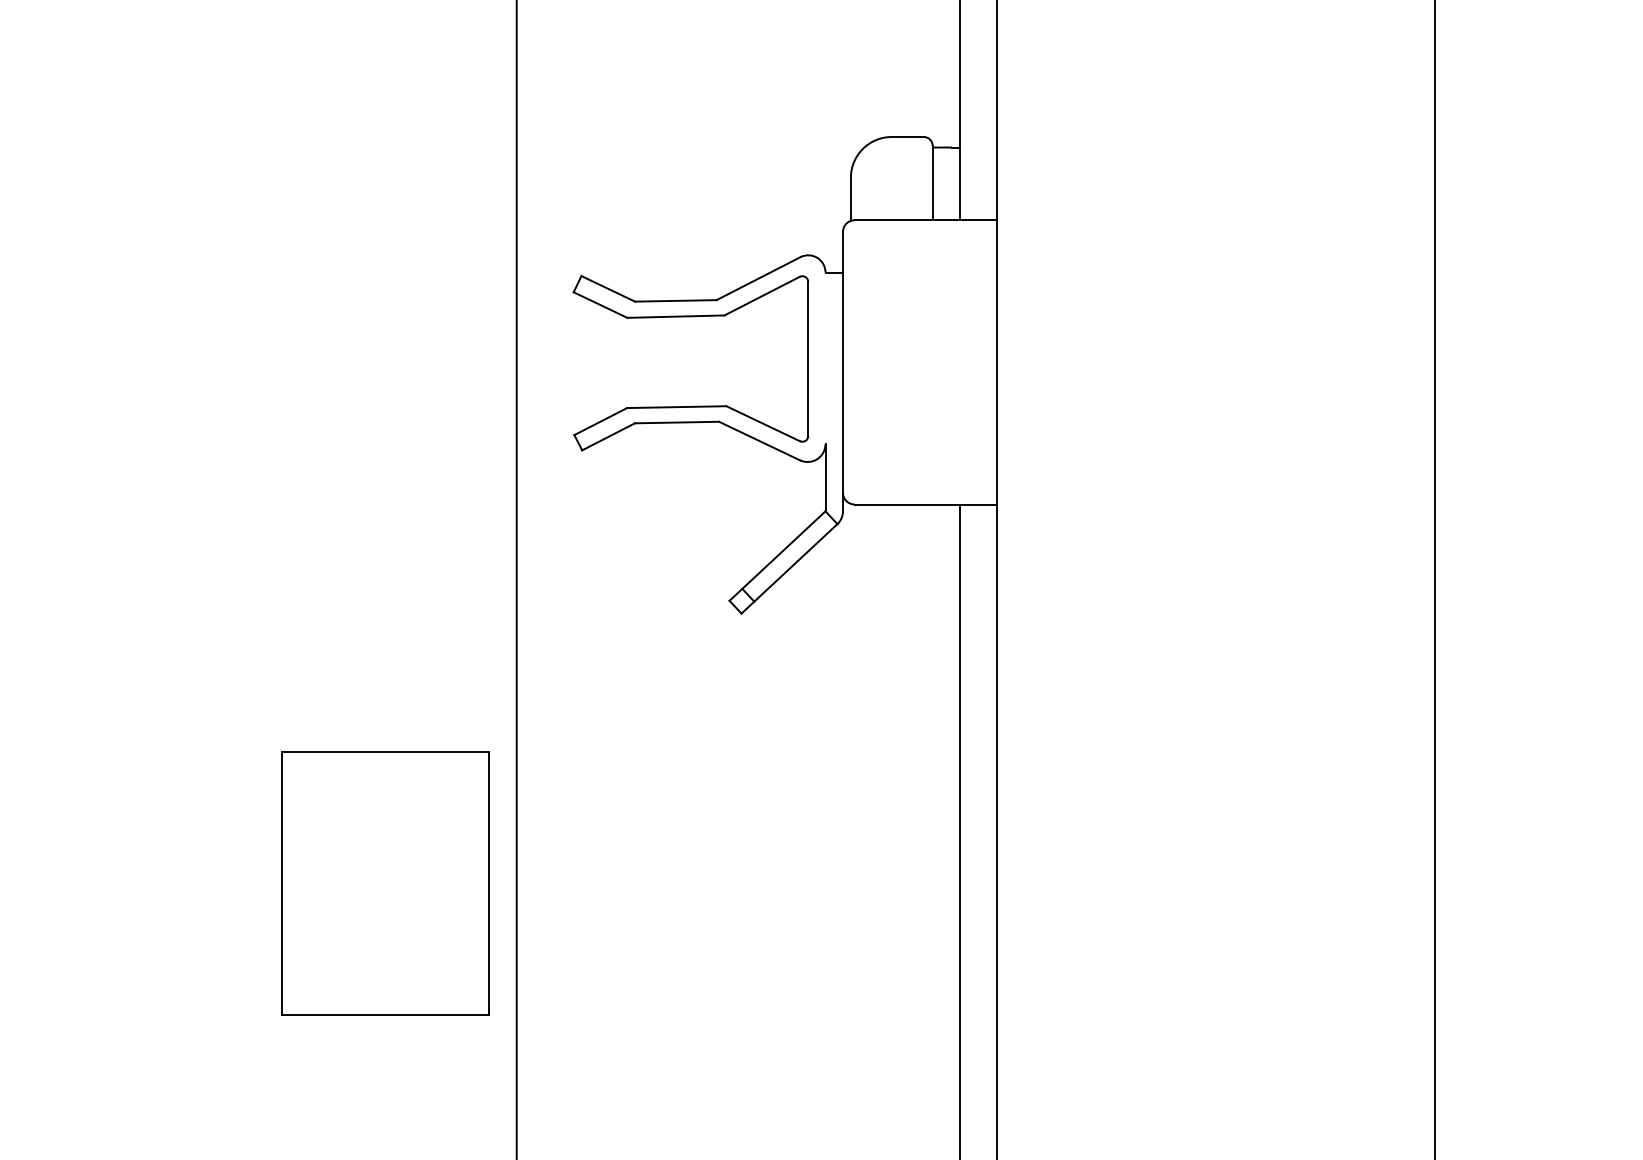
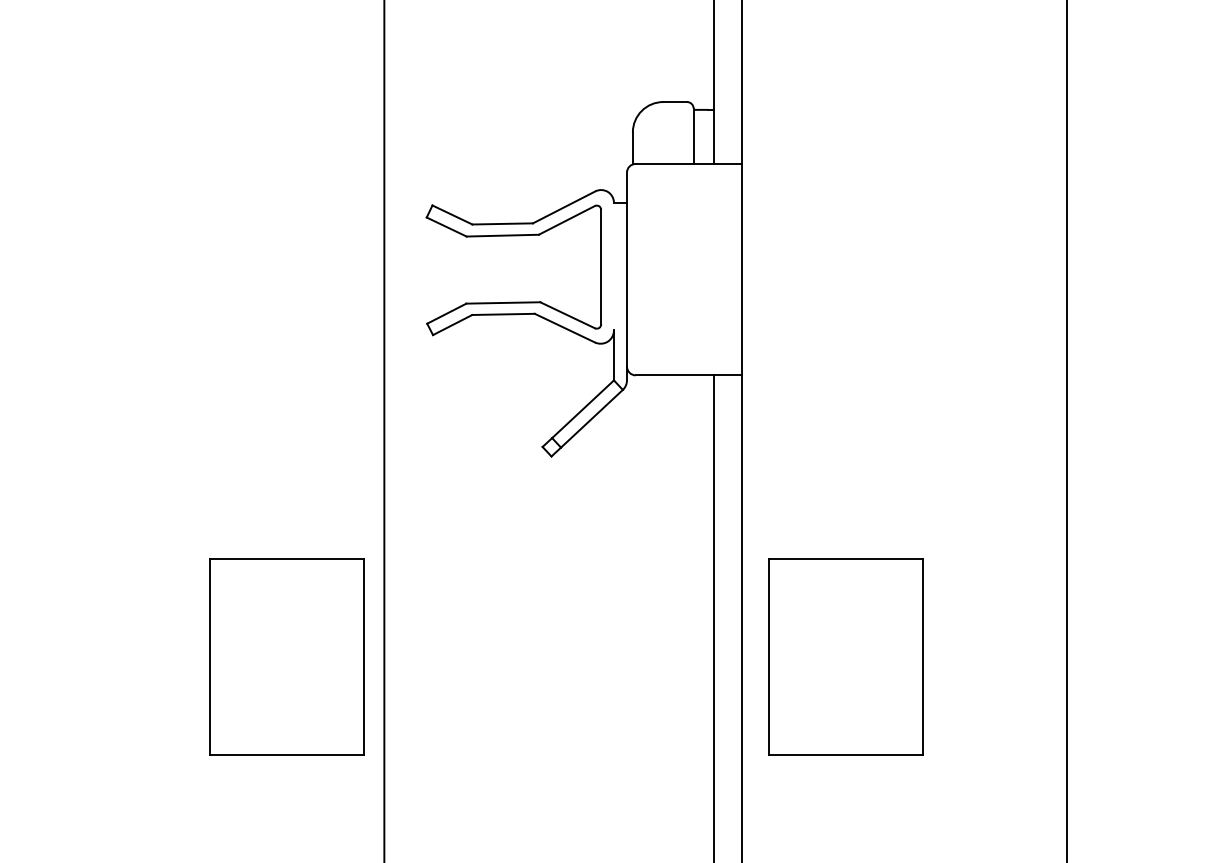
part: (1136, 882) -> (845, 656), added

